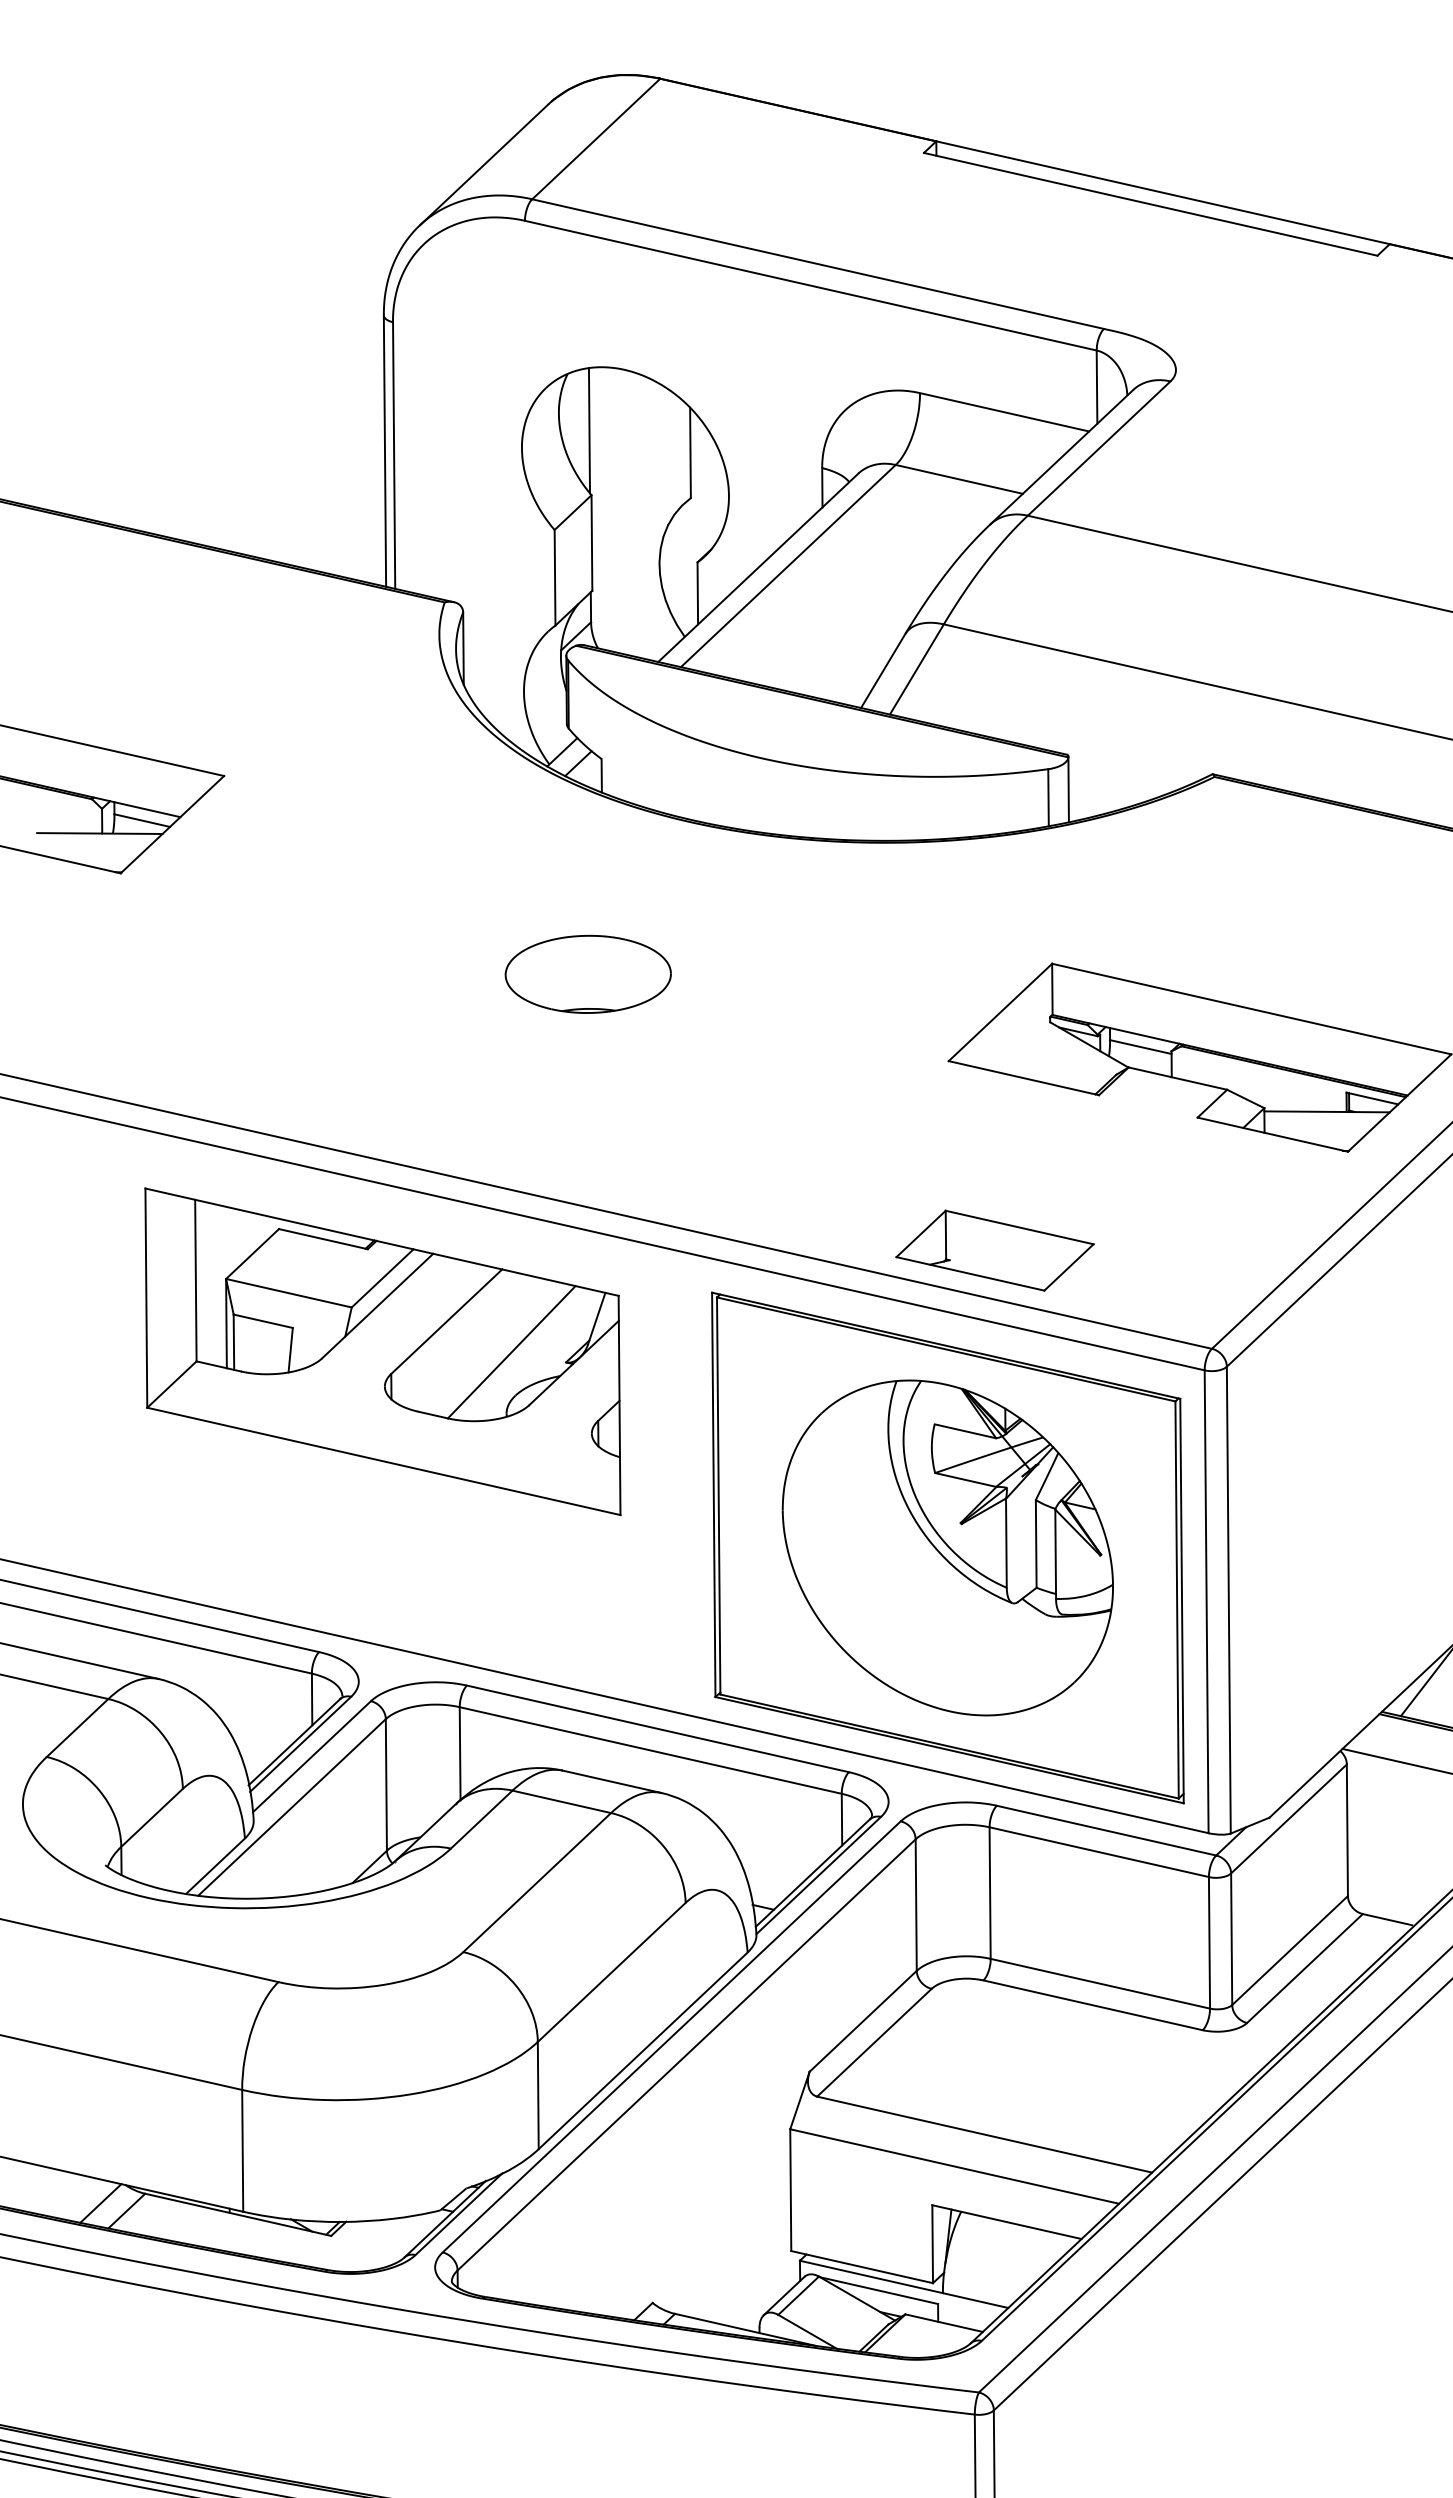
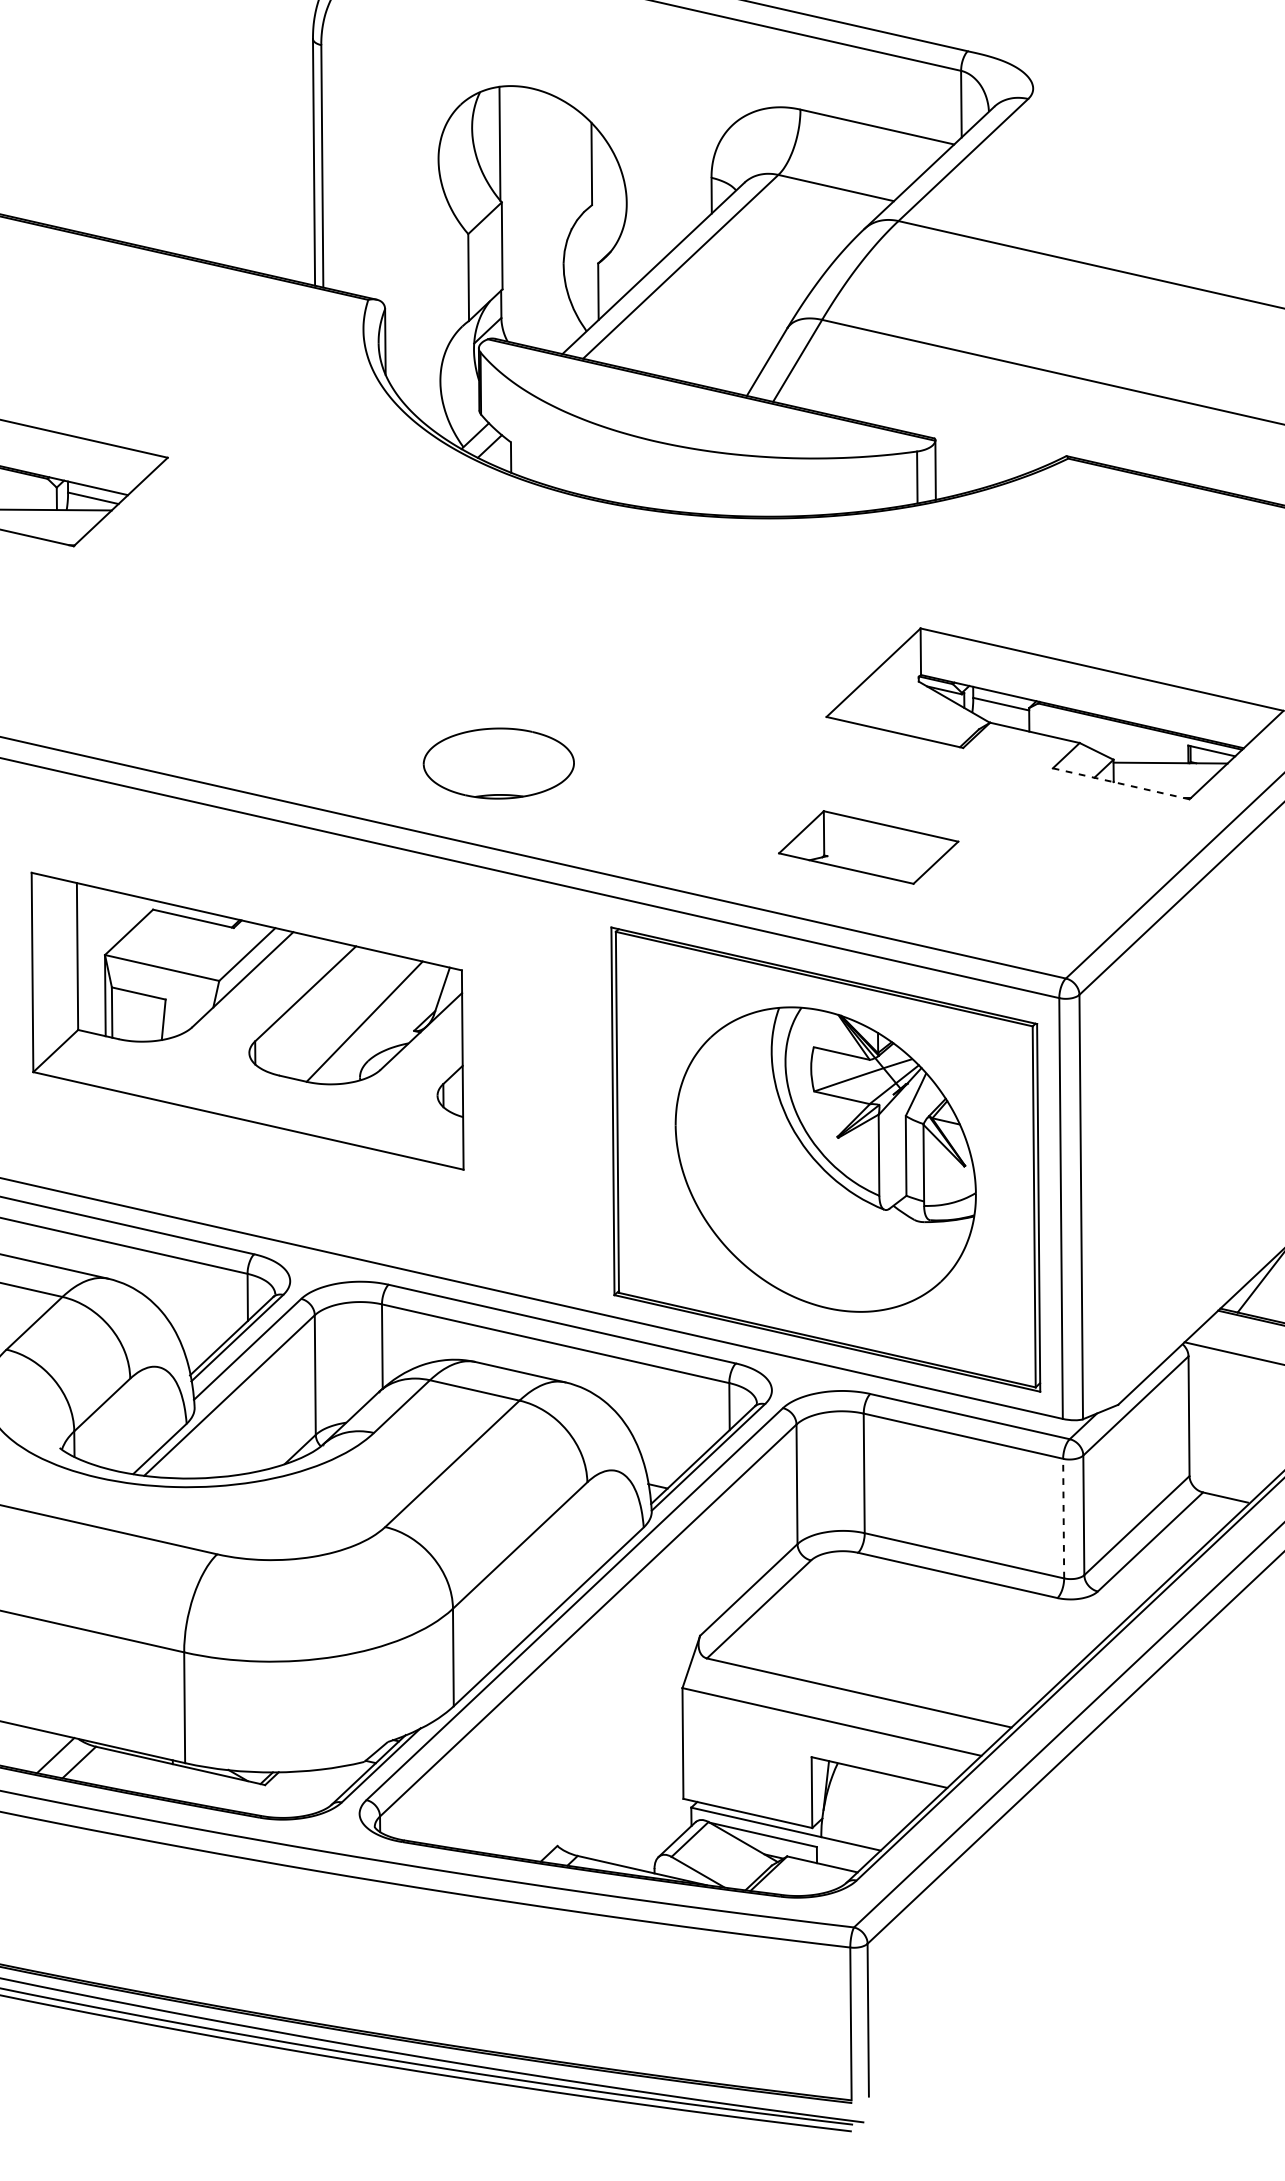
part: (587, 973) -> (498, 762), moved
line: (1272, 1134) -> (1120, 783), solid -> dashed
part: (994, 1250) -> (868, 847), moved
part: (382, 1351) -> (247, 1020), moved
line: (1209, 1942) -> (1063, 1518), solid -> dashed

